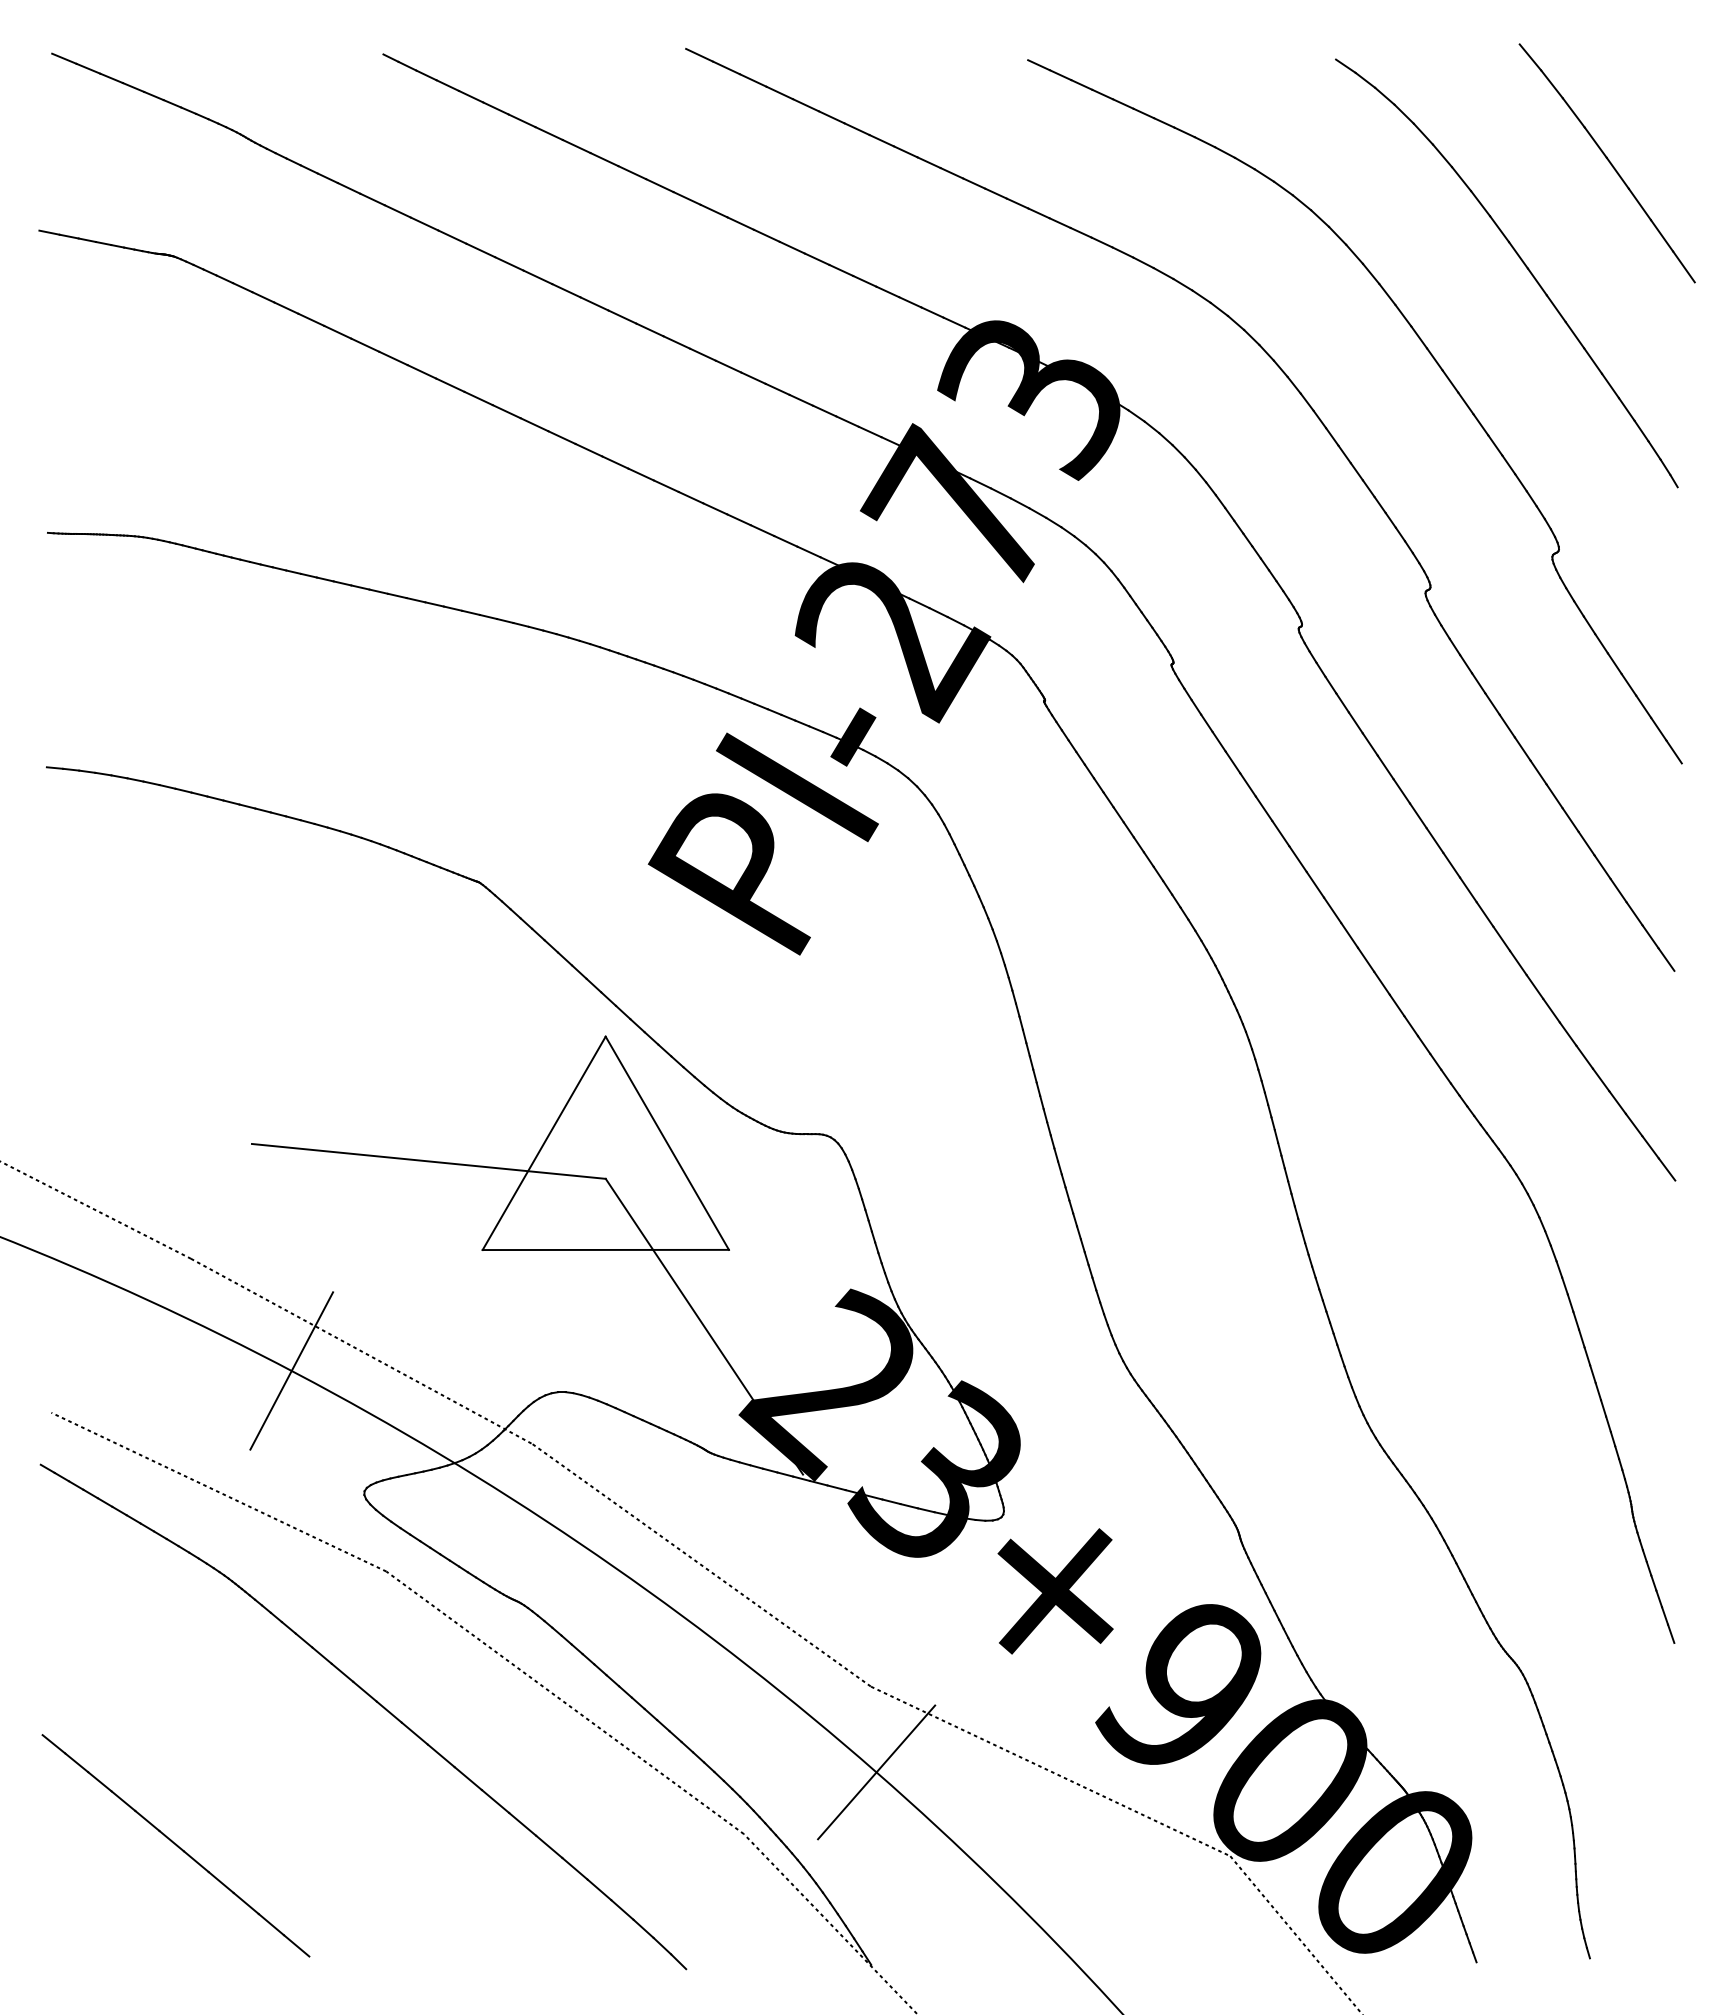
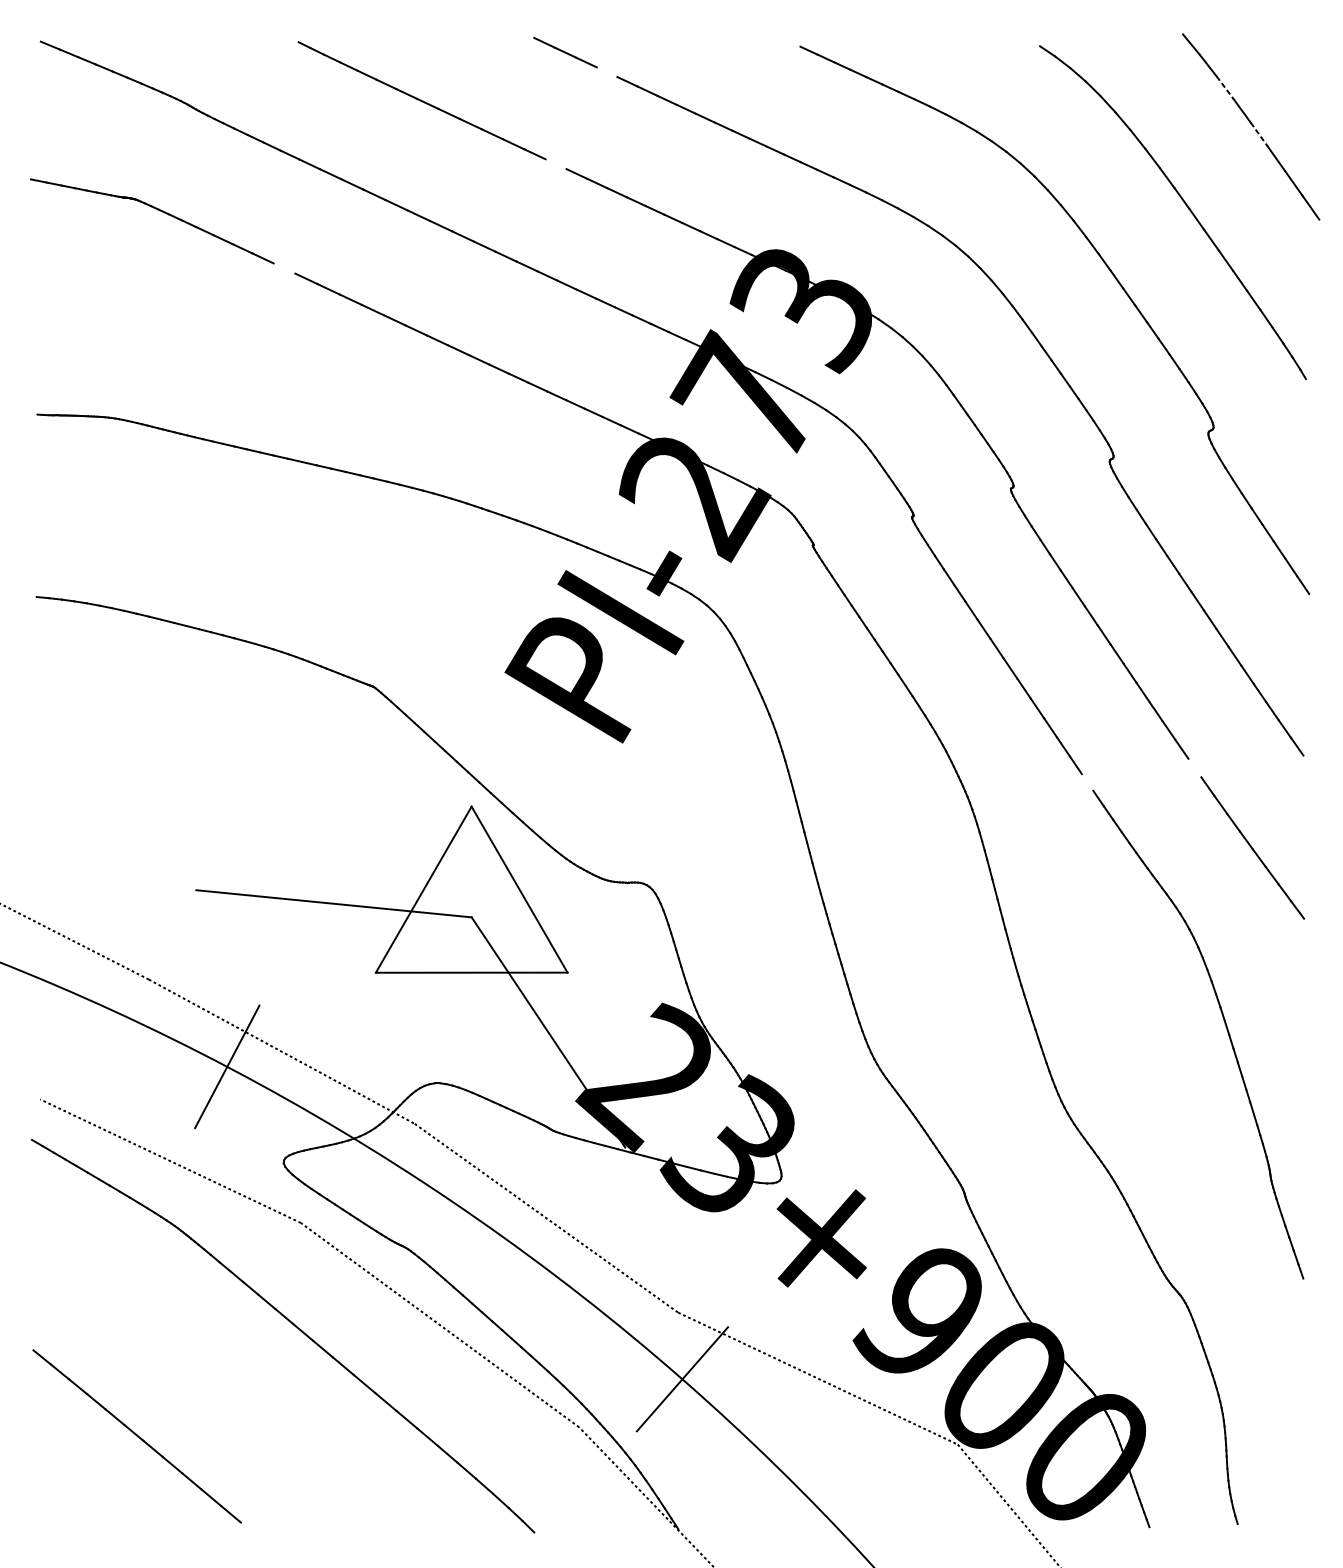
line: (779, 92) -> (606, 71), removed
line: (1574, 113) -> (1225, 88), solid -> dashed
line: (1618, 173) -> (1259, 134), solid -> dashed
line: (713, 210) -> (555, 163), removed
line: (365, 344) -> (284, 267), removed
line: (1534, 986) -> (1194, 767), removed
line: (1396, 1005) -> (1087, 782), removed

